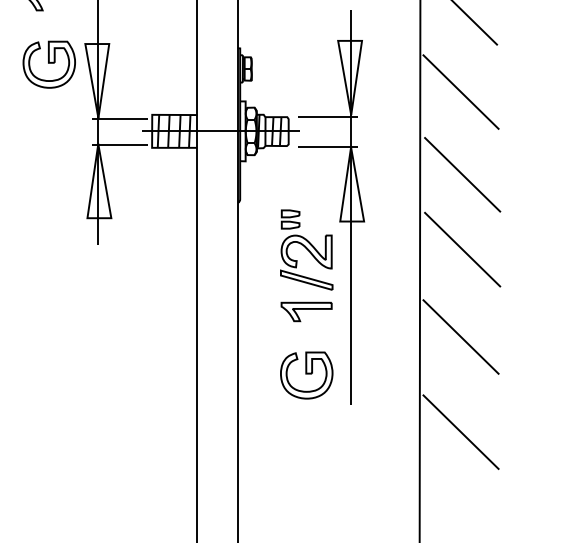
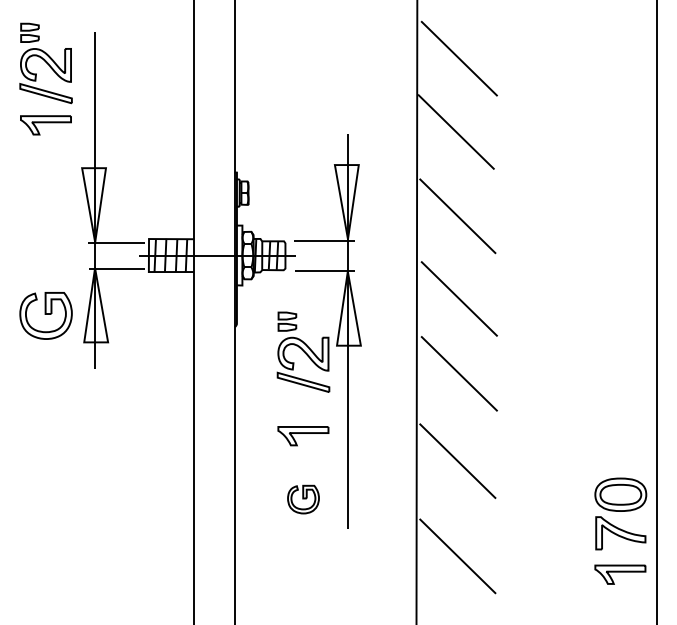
part: (48, 64) -> (45, 315), moved
part: (306, 249) -> (303, 351), moved
part: (306, 375) -> (303, 499), size x0.6

